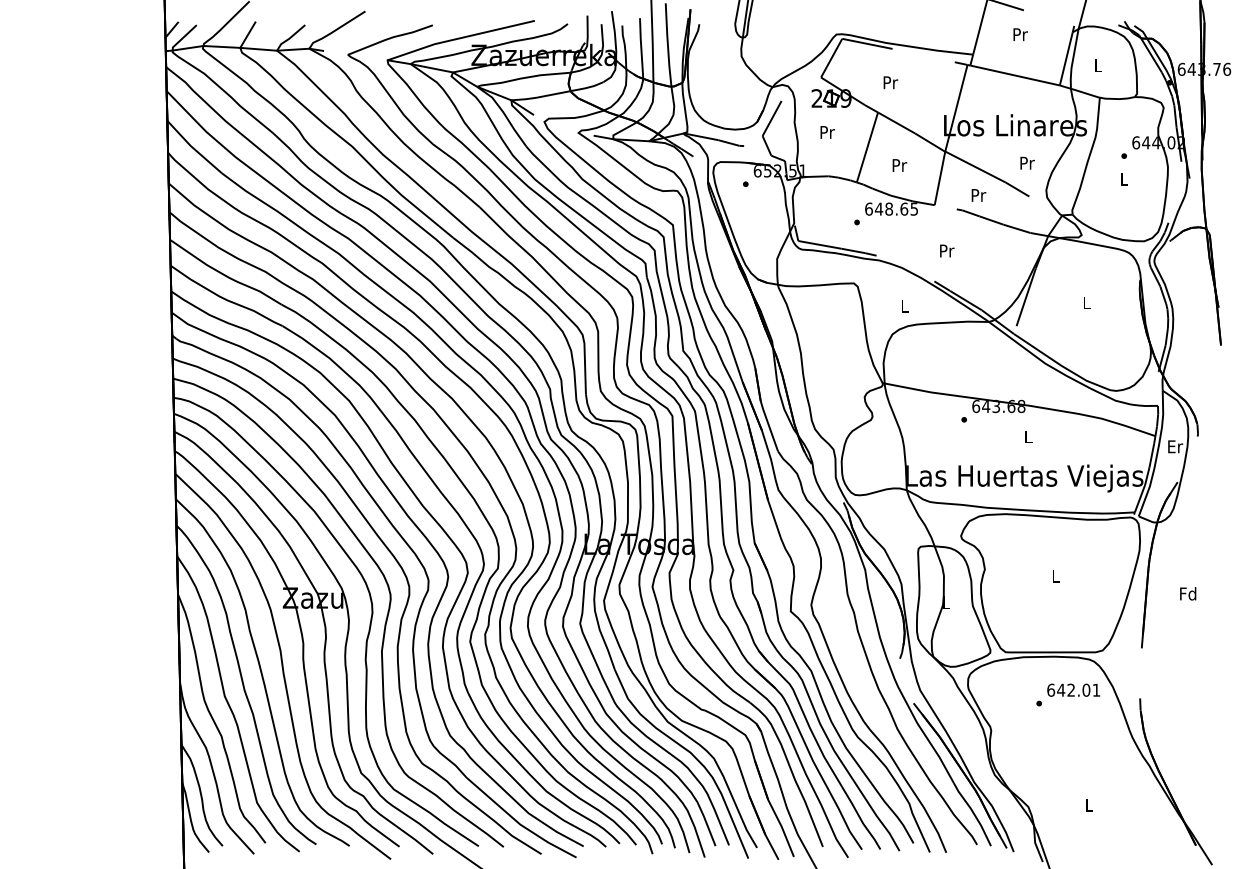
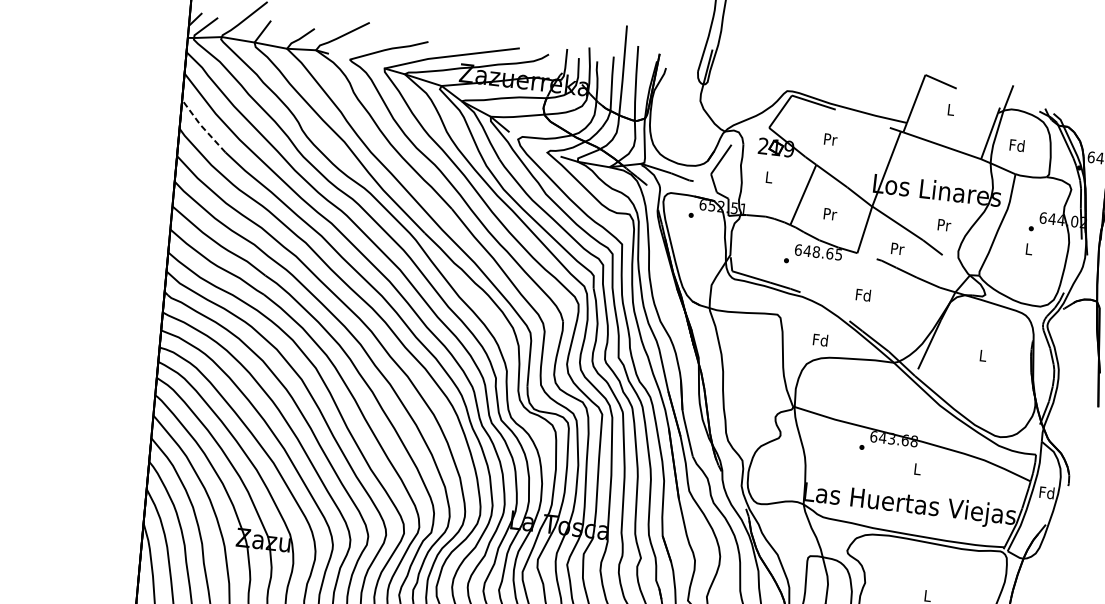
text: (1020, 34) -> (951, 109), Pr -> L
text: (1098, 65) -> (1017, 145), L -> Fd
text: (827, 132) -> (769, 177), Pr -> L
line: (192, 147) -> (201, 126), solid -> dashed
text: (946, 250) -> (863, 294), Pr -> Fd
text: (904, 305) -> (820, 339), L -> Fd
text: (1174, 446) -> (1046, 492), Er -> Fd

